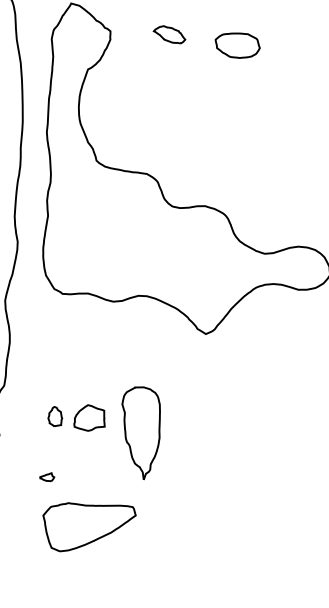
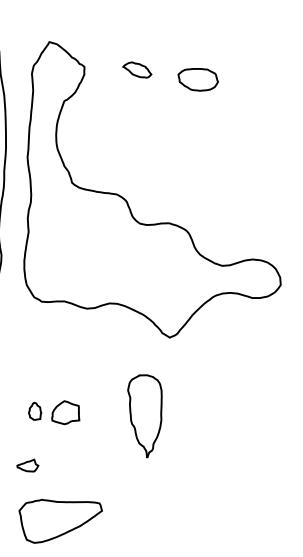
part: (140, 433) -> (144, 416), moved
part: (46, 477) -> (27, 465), size x1.67
part: (89, 527) -> (60, 521), moved

